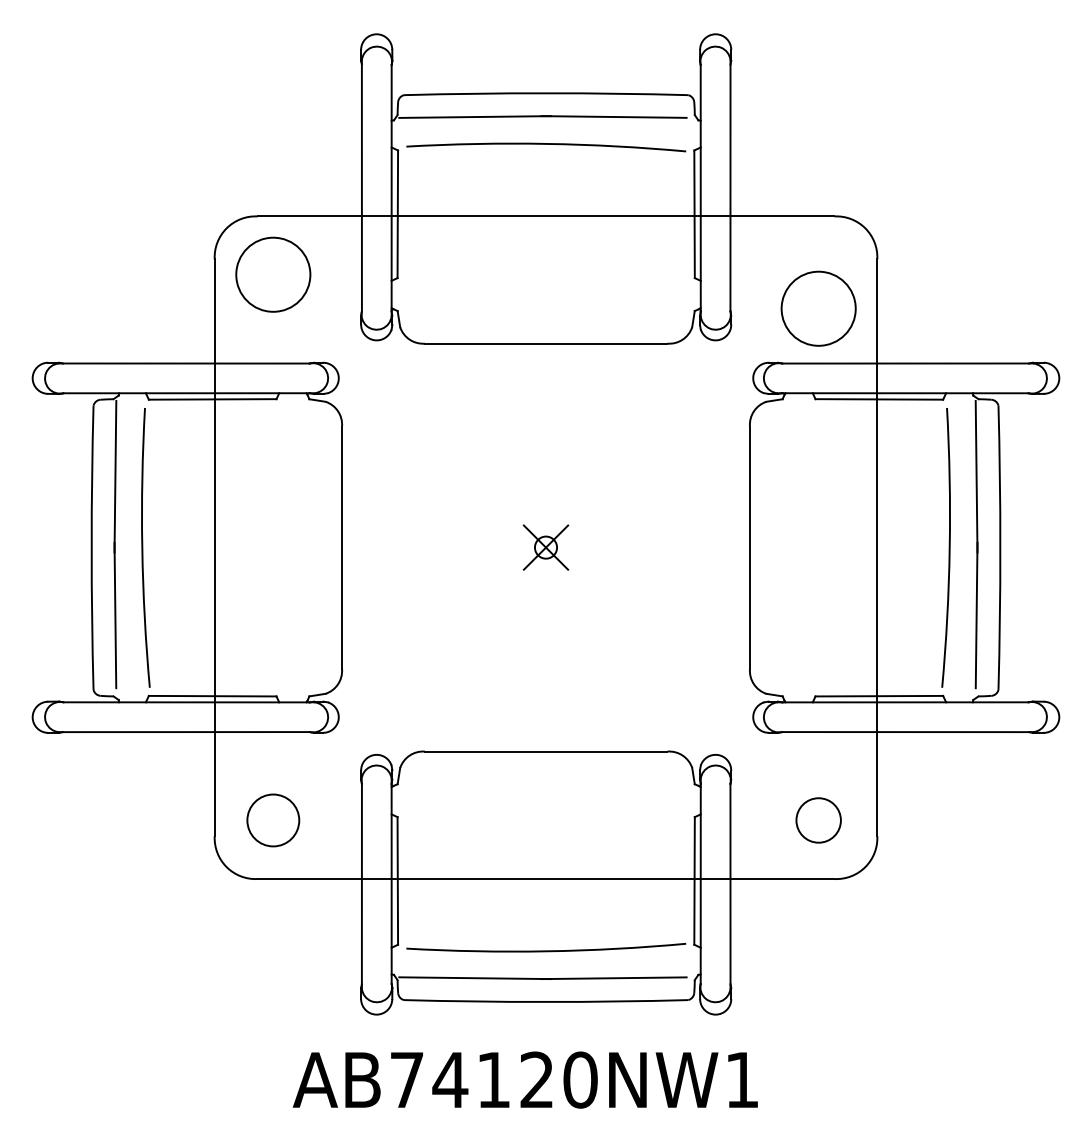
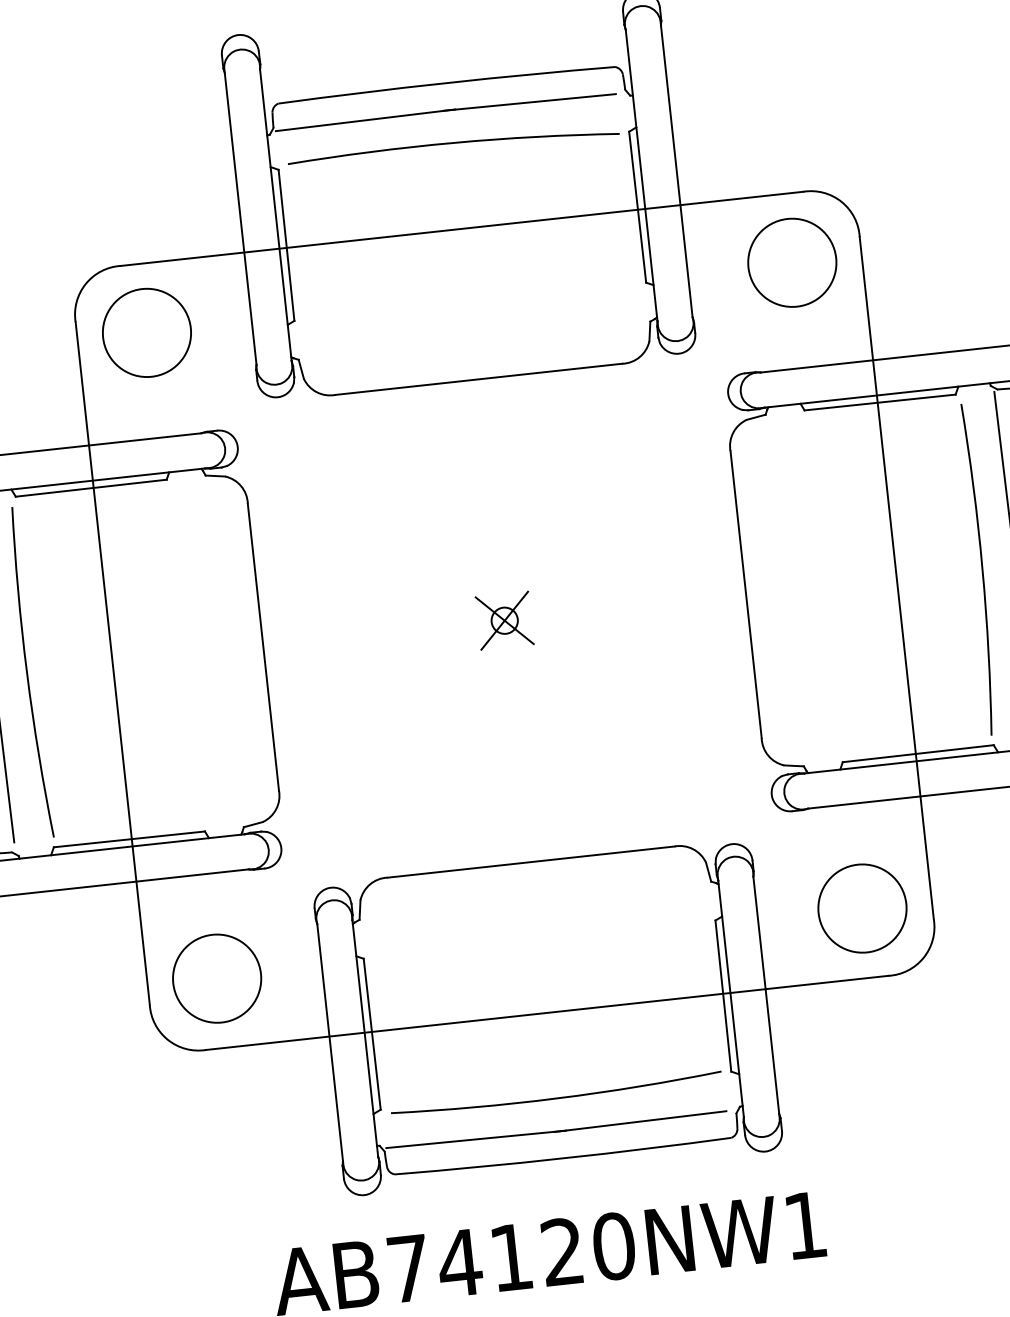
circle: (818, 308) -> (792, 262), moved
circle: (273, 820) -> (217, 978), size x1.43
circle: (818, 820) -> (862, 908), size x1.67

